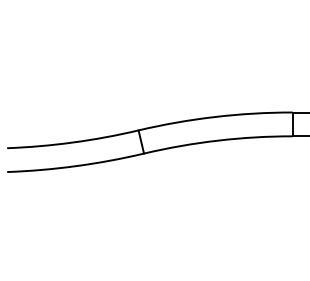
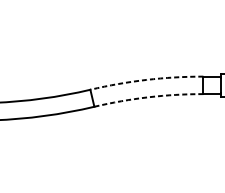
arc: (215, 117) -> (146, 80), solid -> dashed
arc: (217, 140) -> (148, 97), solid -> dashed

